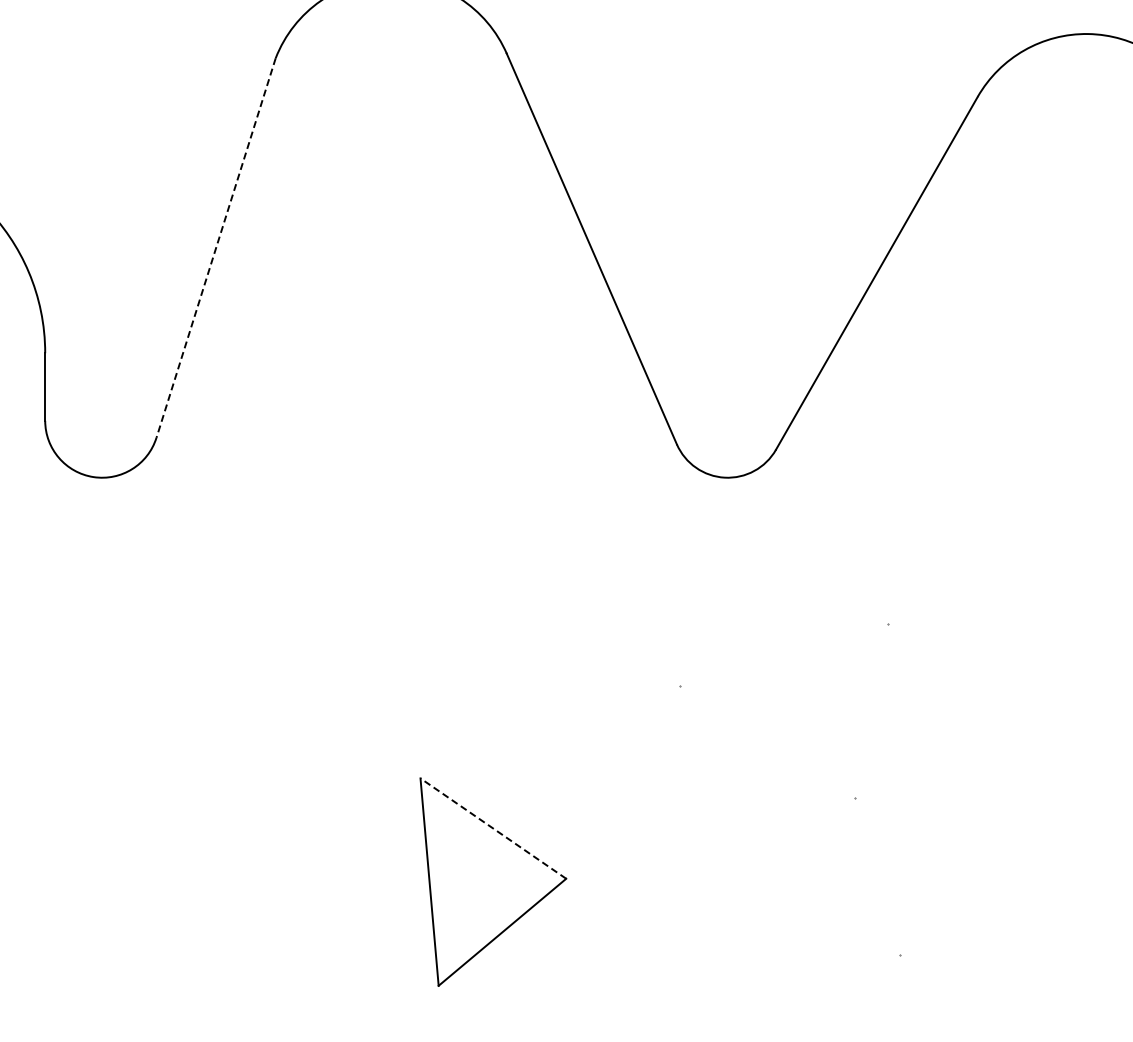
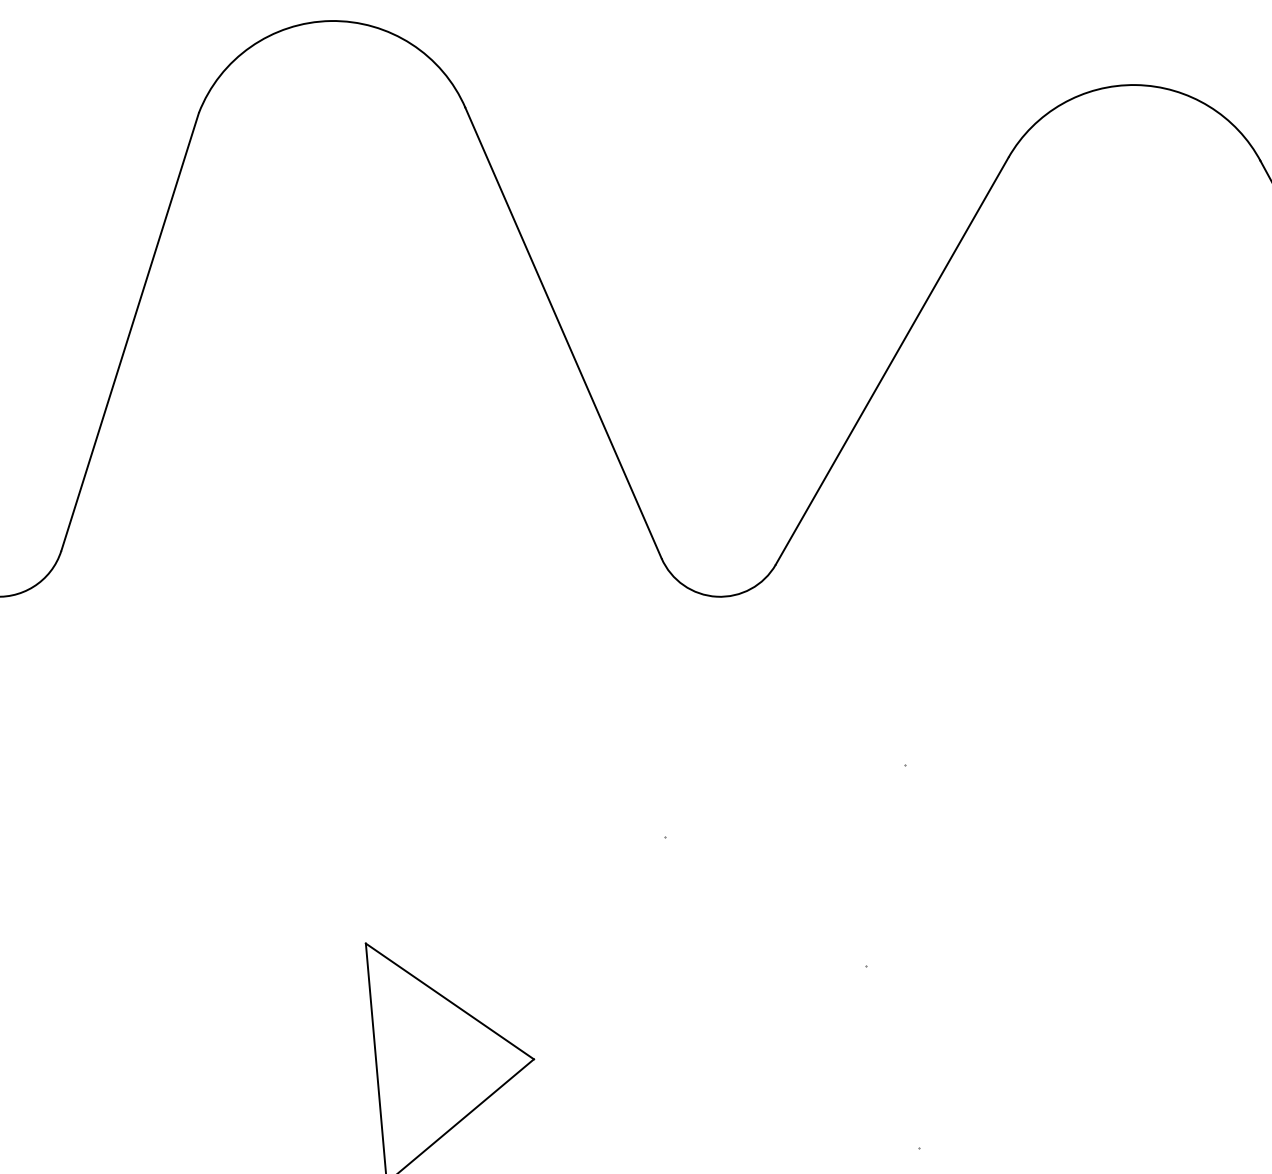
line: (216, 248) -> (130, 332), dashed -> solid
line: (492, 828) -> (448, 1001), dashed -> solid

